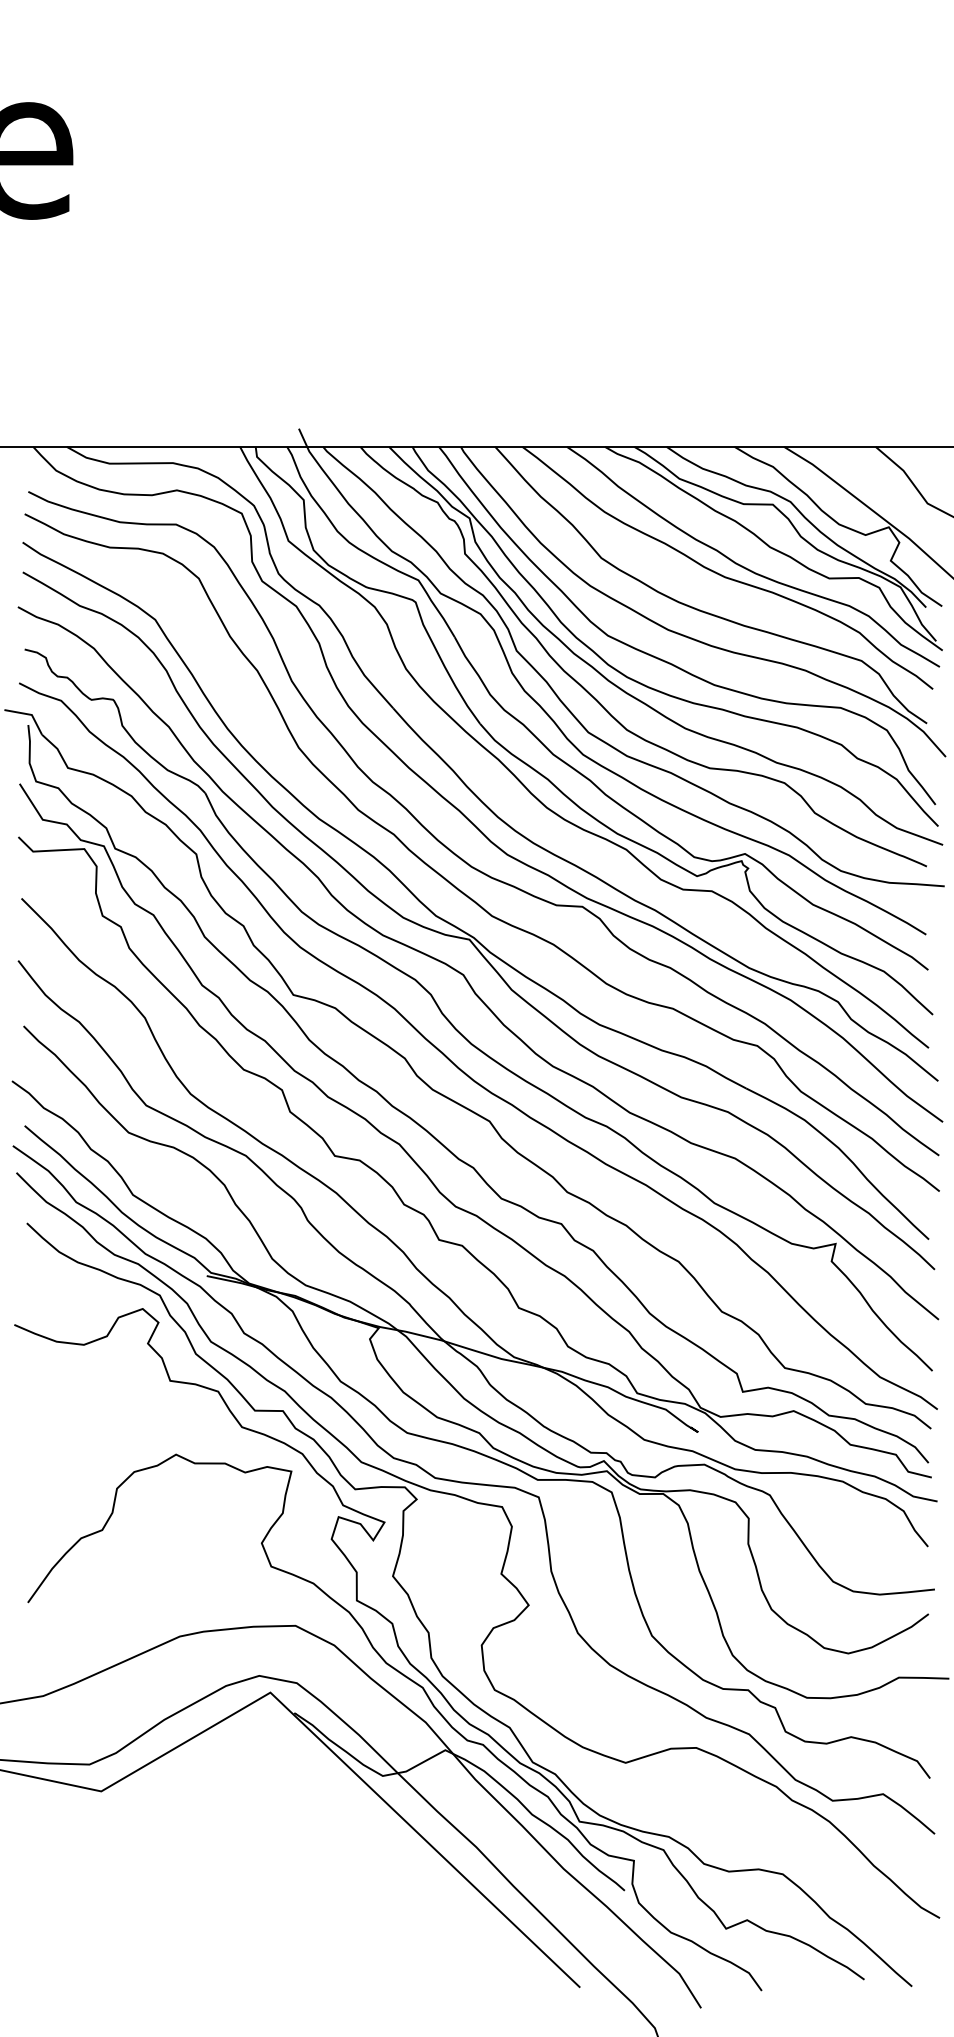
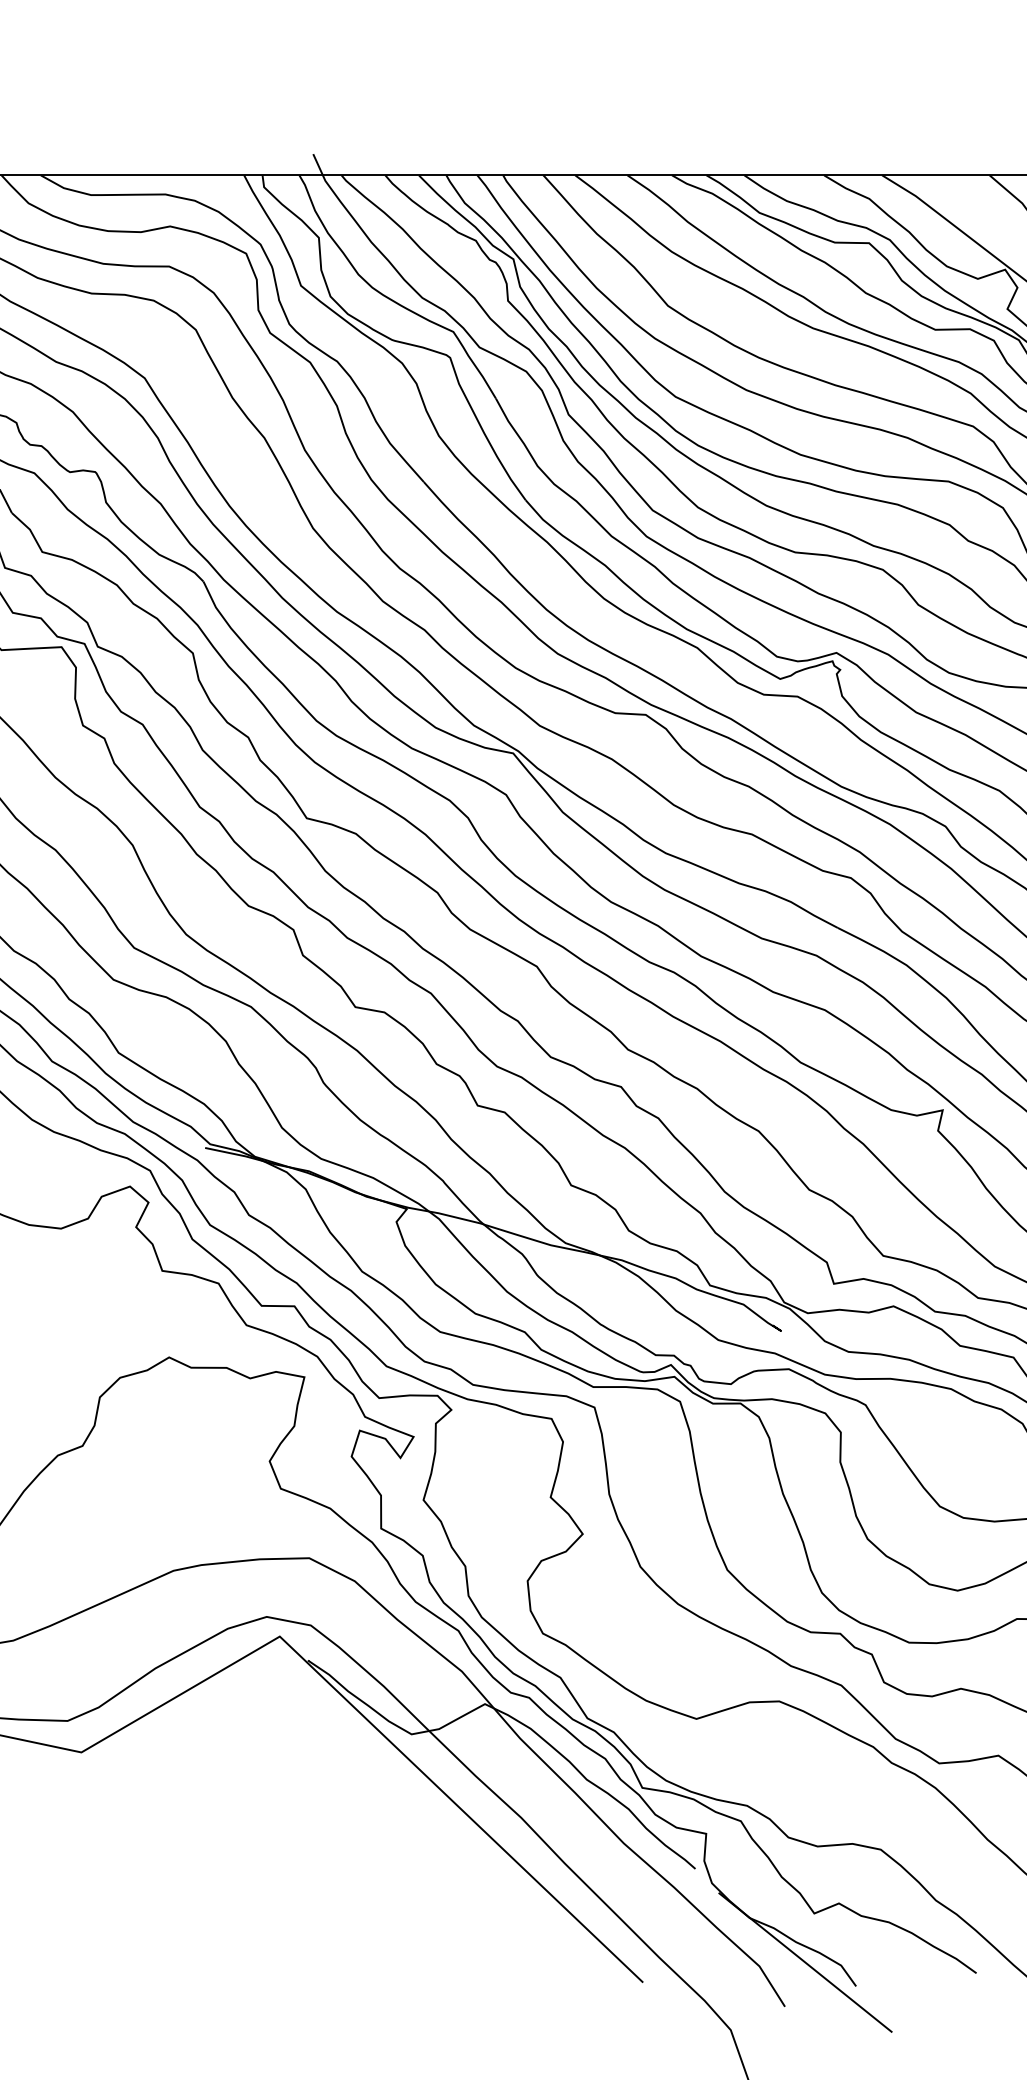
line: (718, 1970) -> (805, 1962), added

